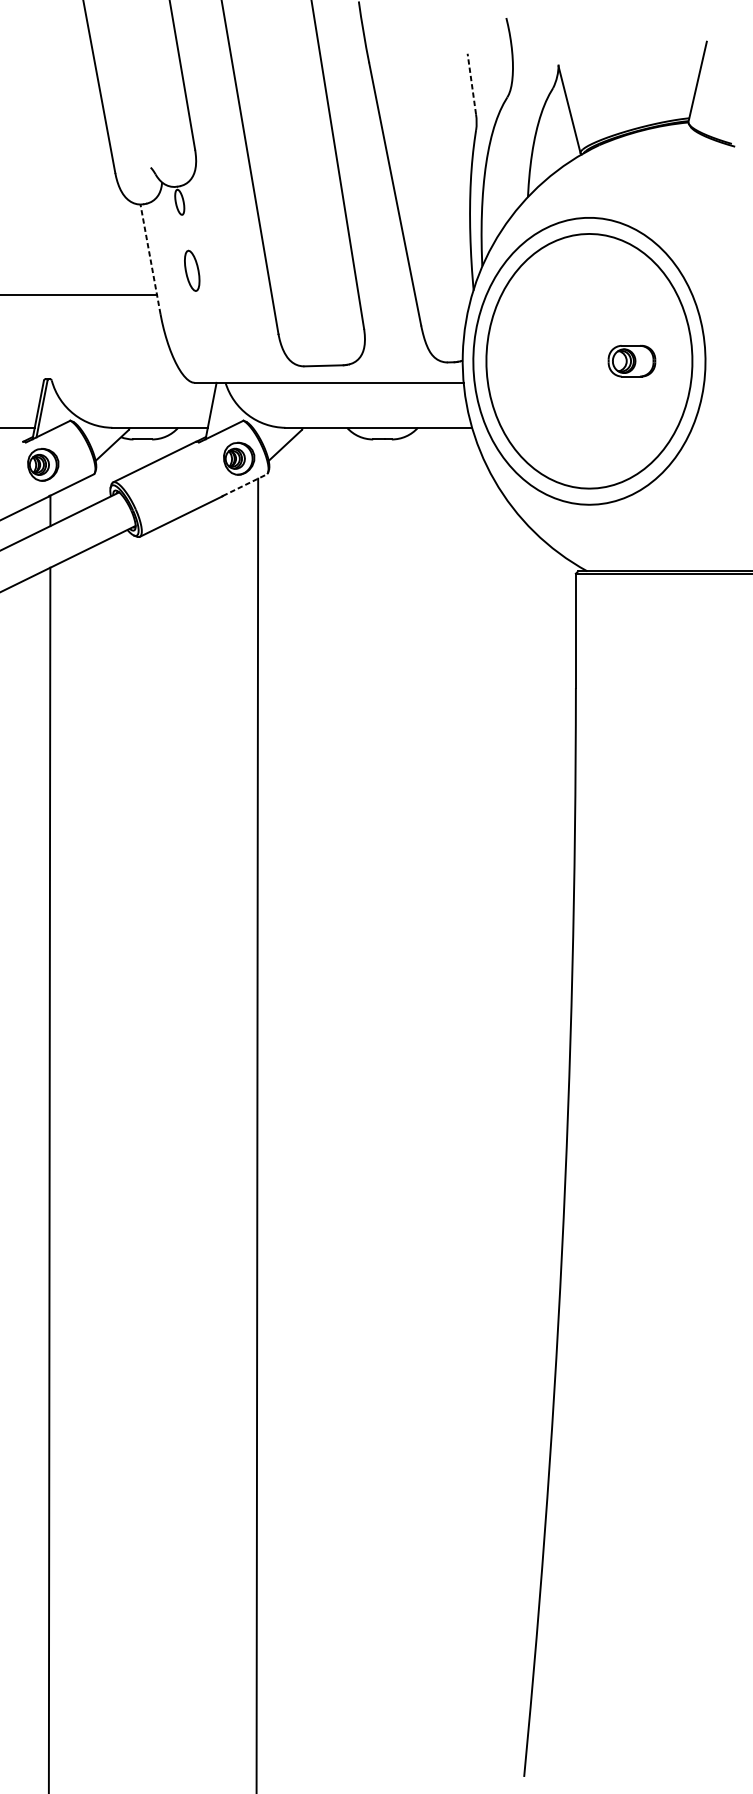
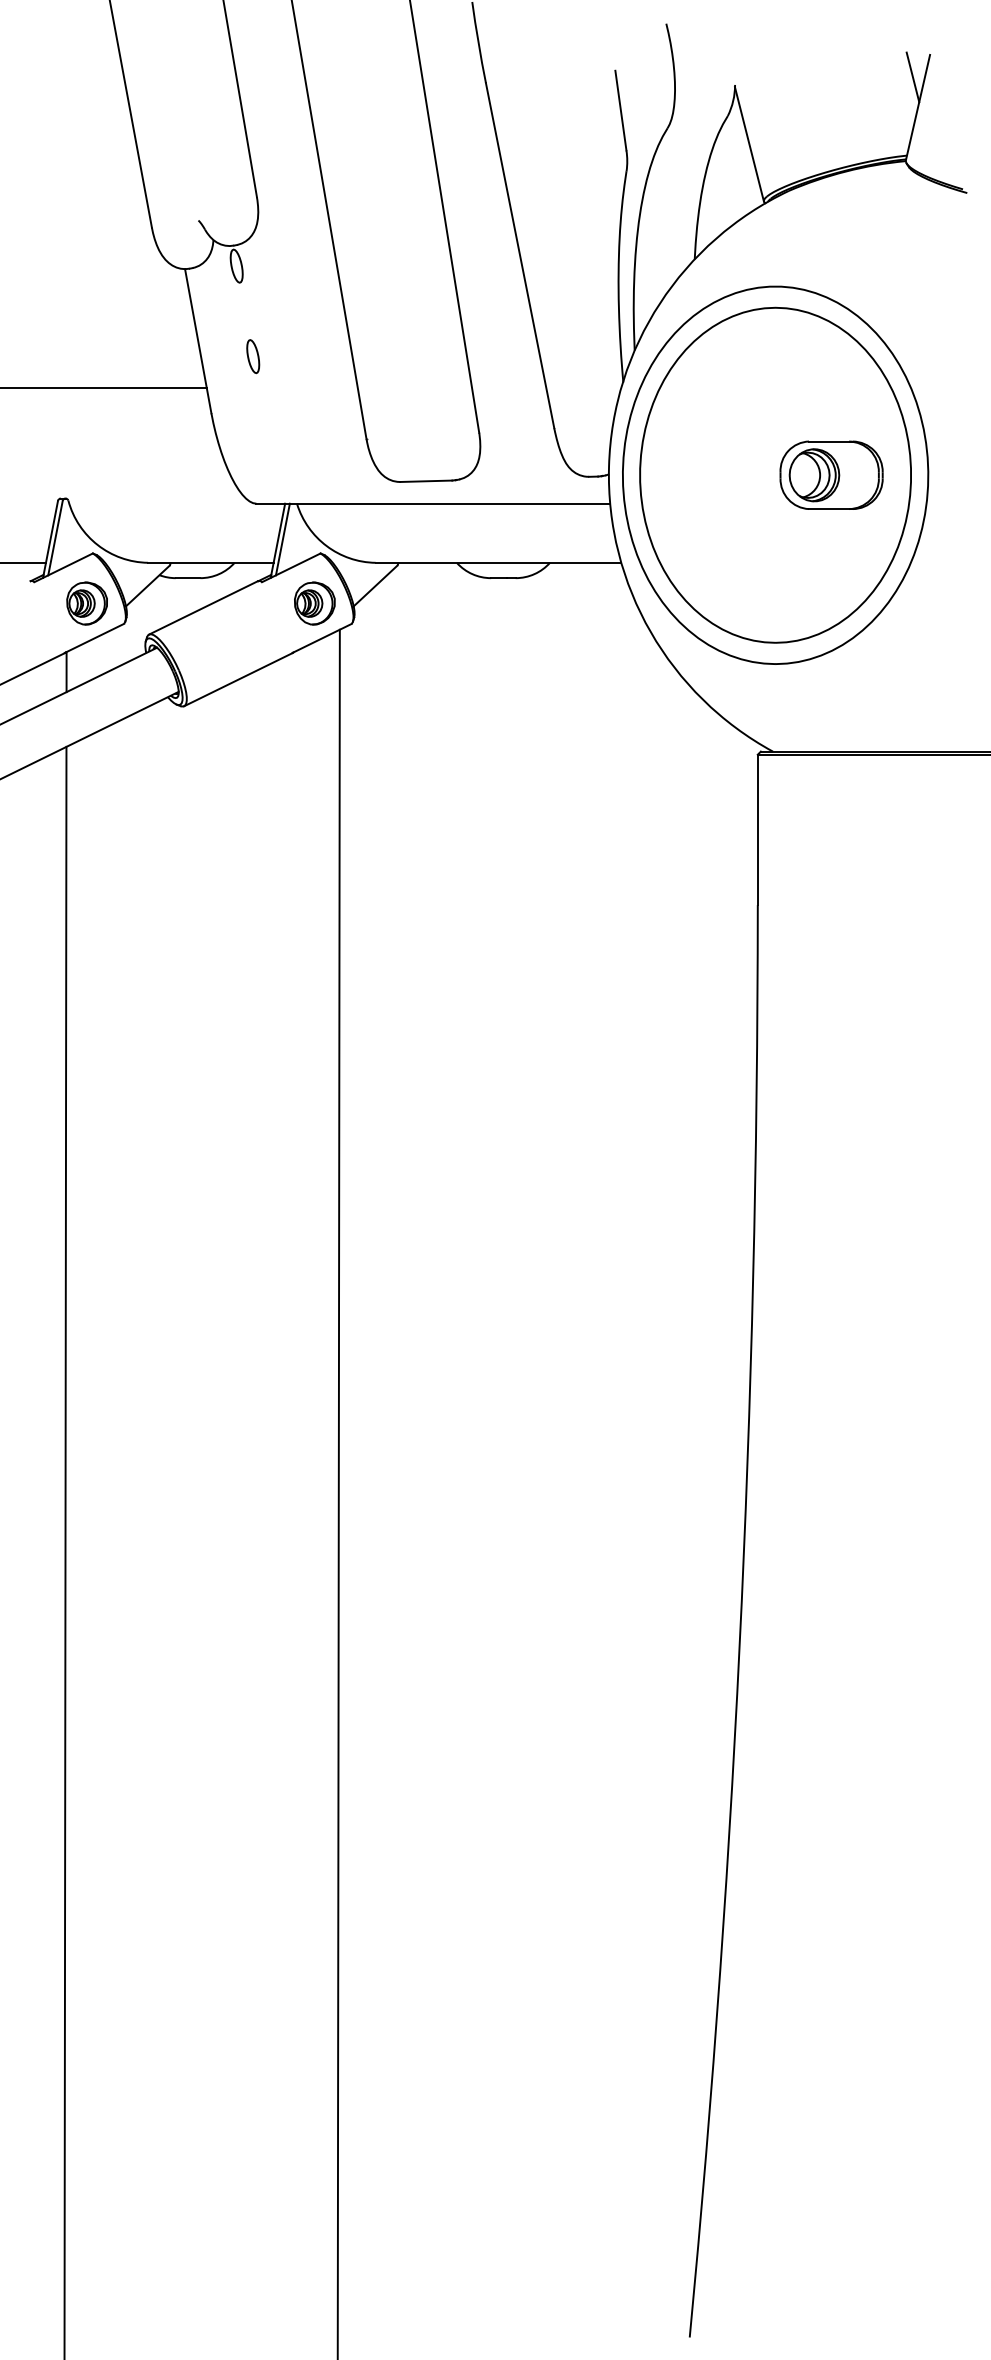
line: (693, 58) -> (912, 77), added
line: (471, 83) -> (620, 110), dashed -> solid
line: (150, 258) -> (198, 340), dashed -> solid
part: (192, 270) -> (253, 356), size x0.62
part: (631, 360) -> (831, 474), size x1.67
line: (214, 410) -> (282, 539), added
part: (42, 464) -> (86, 603), moved
line: (244, 485) -> (322, 638), dashed -> solid

